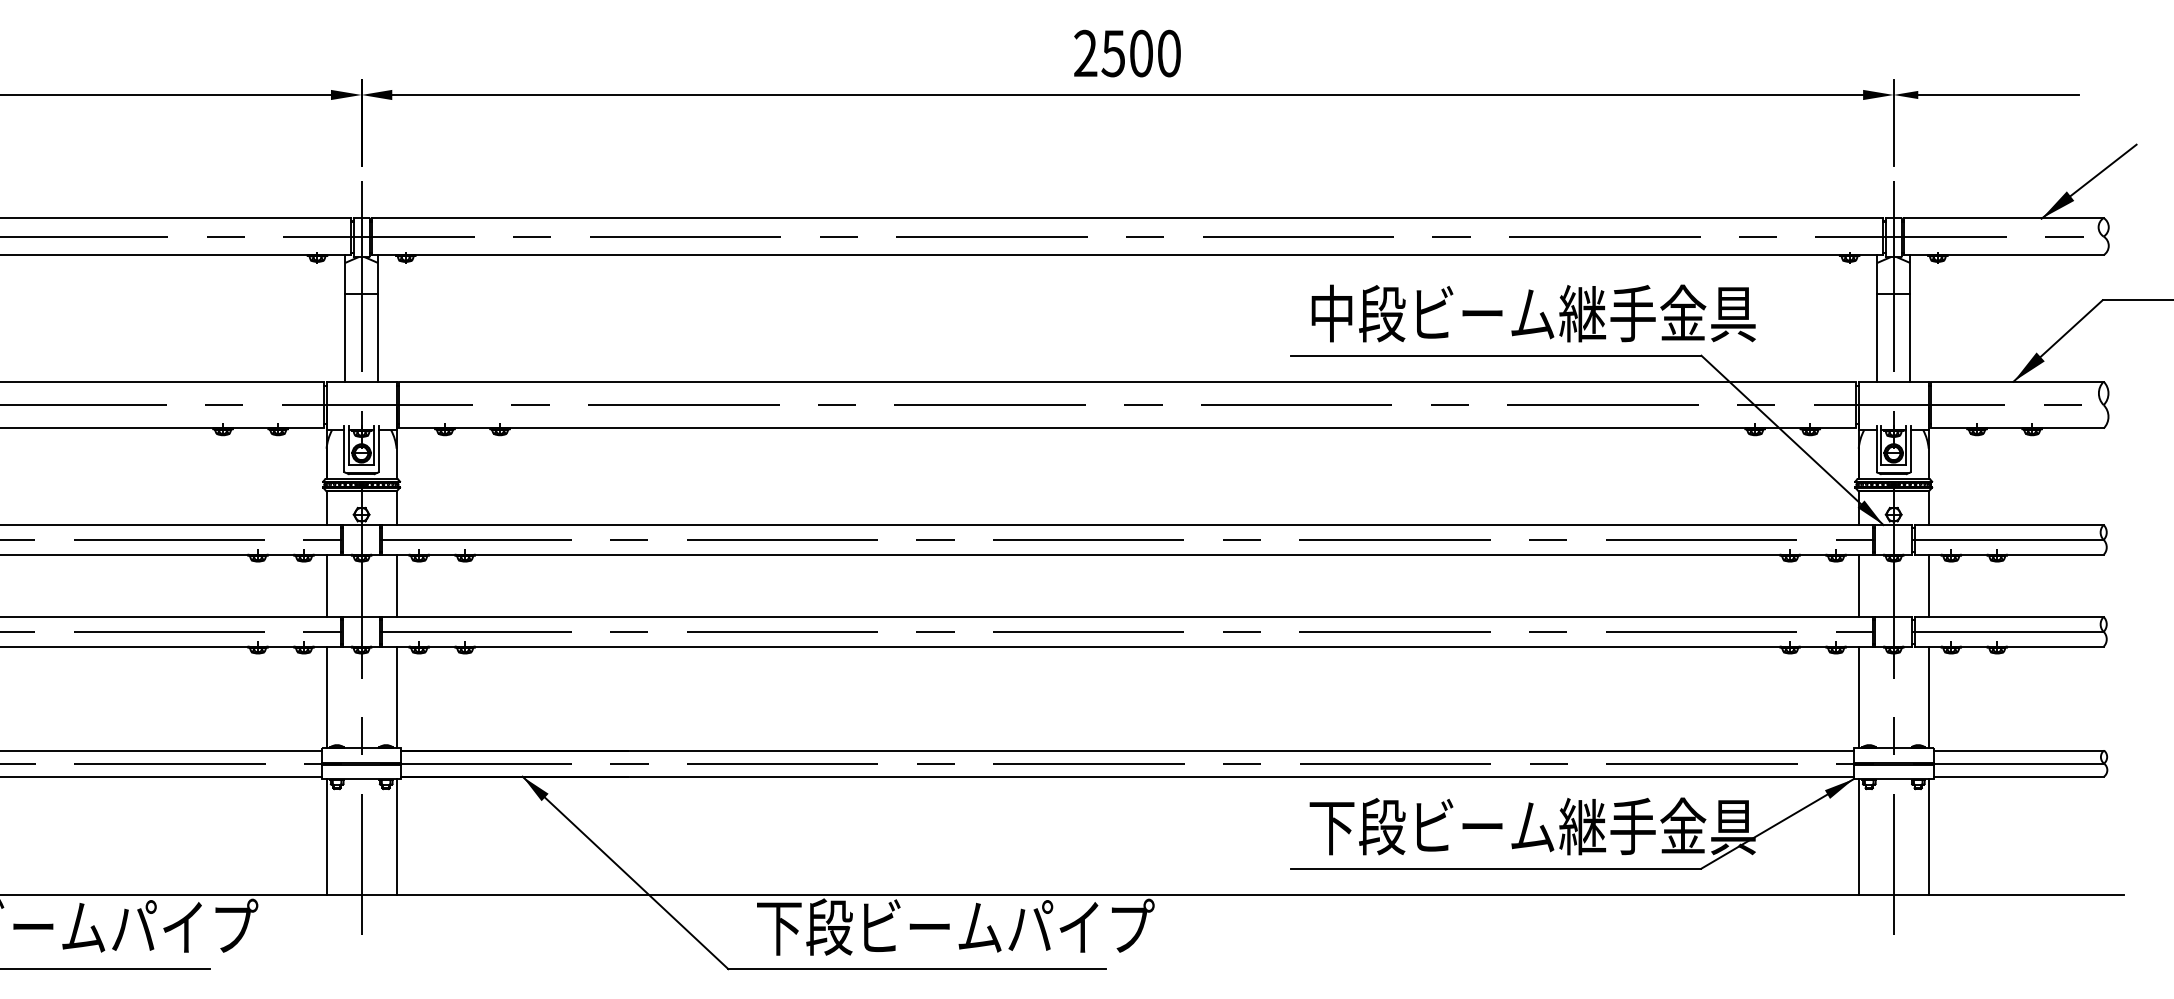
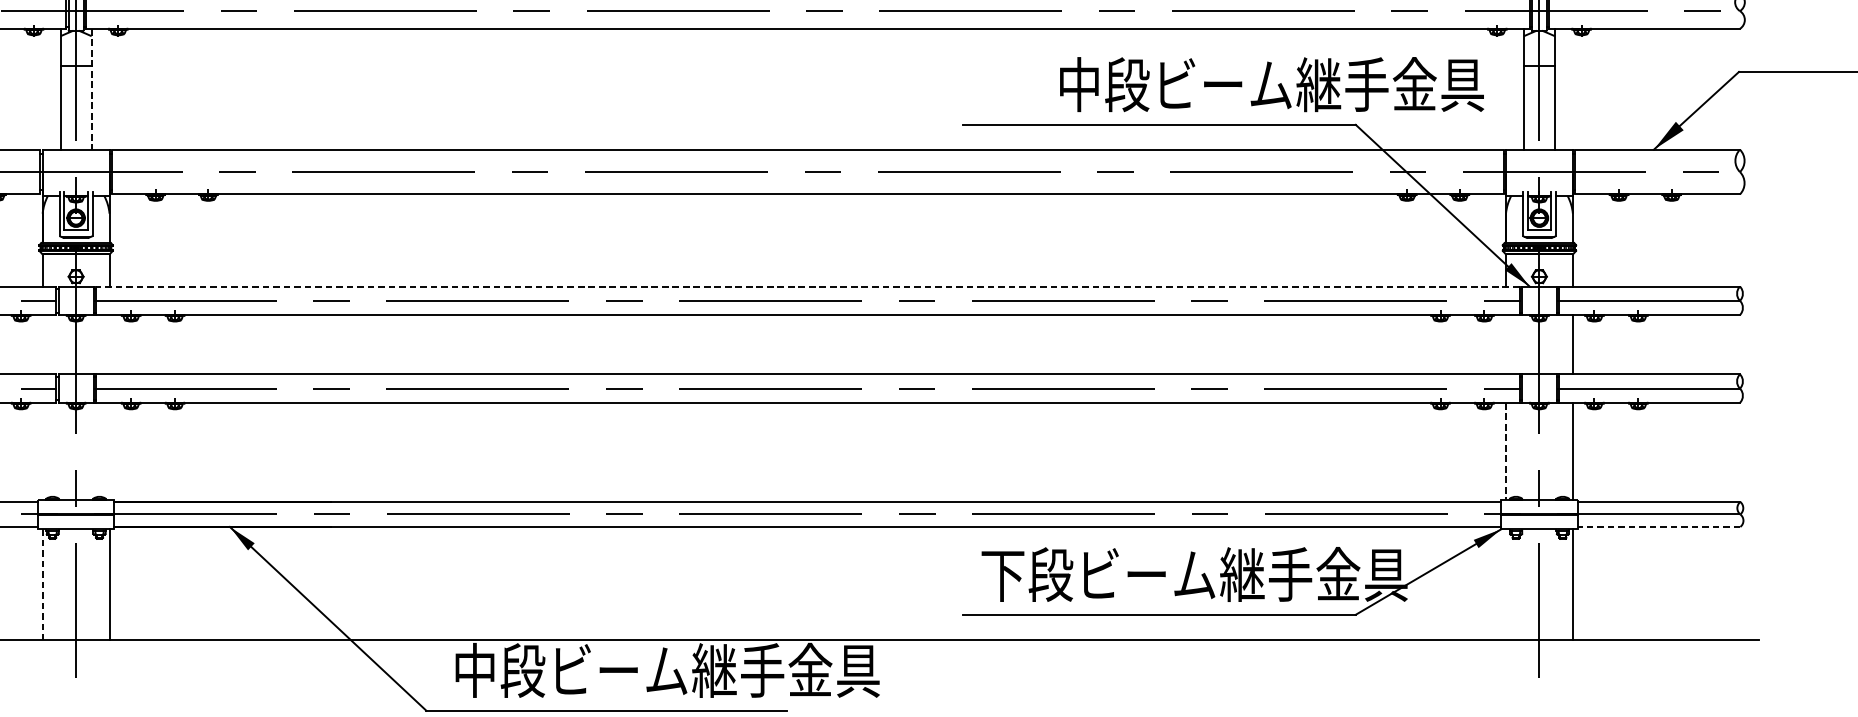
text: (1533, 313) -> (1271, 84), moved
line: (377, 318) -> (91, 89), solid -> dashed
line: (1127, 525) -> (807, 287), solid -> dashed
line: (326, 585) -> (42, 344), removed
line: (396, 585) -> (109, 344), removed
line: (1858, 585) -> (1505, 344), removed
line: (326, 697) -> (42, 451), removed
line: (396, 697) -> (109, 451), removed
line: (1858, 697) -> (1505, 451), solid -> dashed
line: (2018, 776) -> (1658, 526), solid -> dashed
line: (326, 837) -> (42, 585), solid -> dashed
line: (1858, 837) -> (1505, 585), removed
text: (980, 926) -> (667, 670), 下段ビームパイプ -> 中段ビーム継手金具

